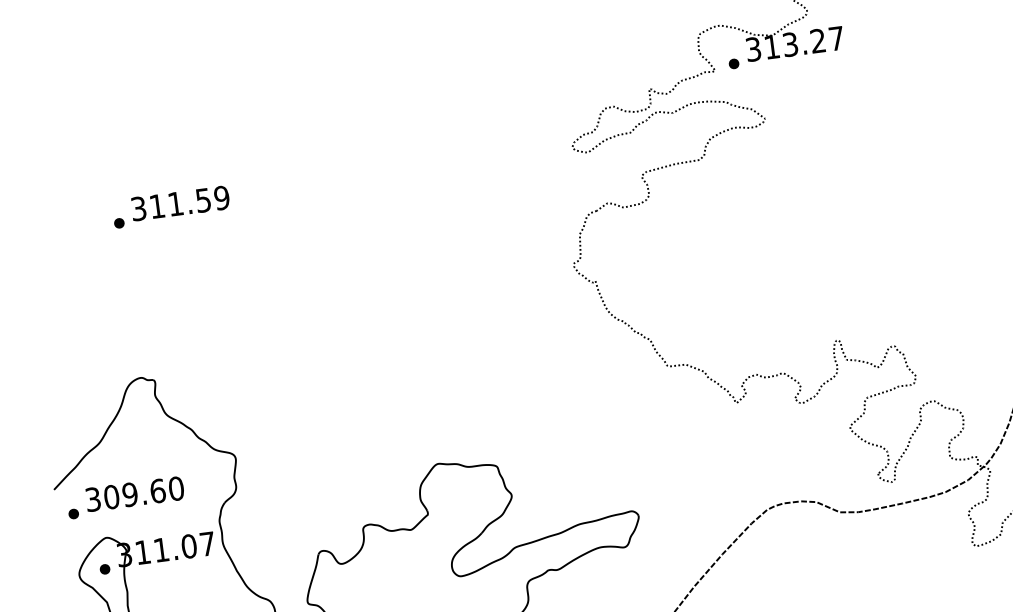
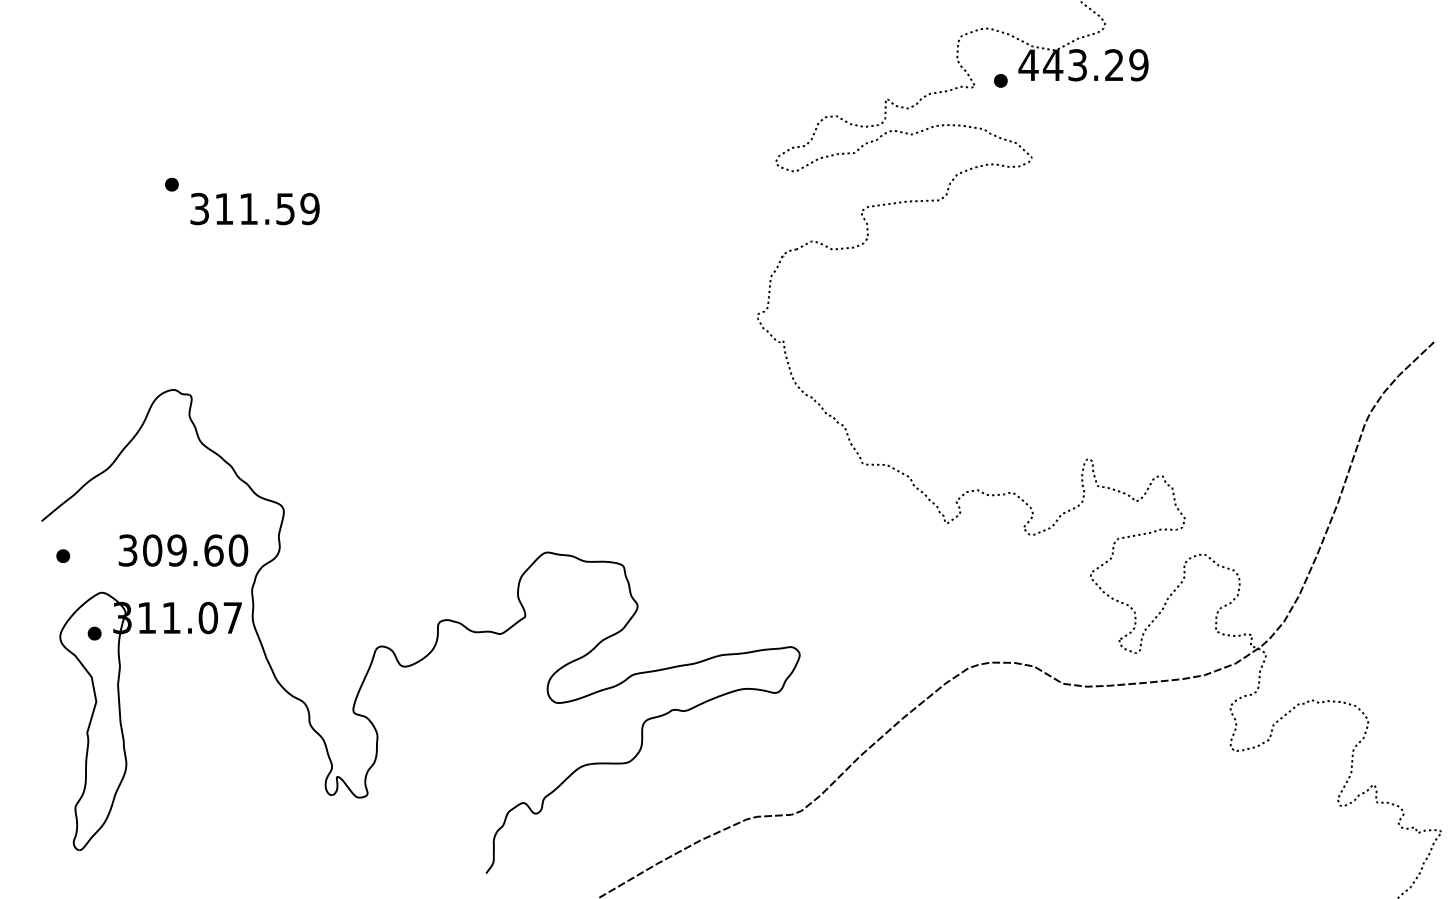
text: (794, 44) -> (1083, 65), 313.27 -> 443.29
text: (180, 203) -> (254, 209), moved
text: (135, 494) -> (183, 550), moved

